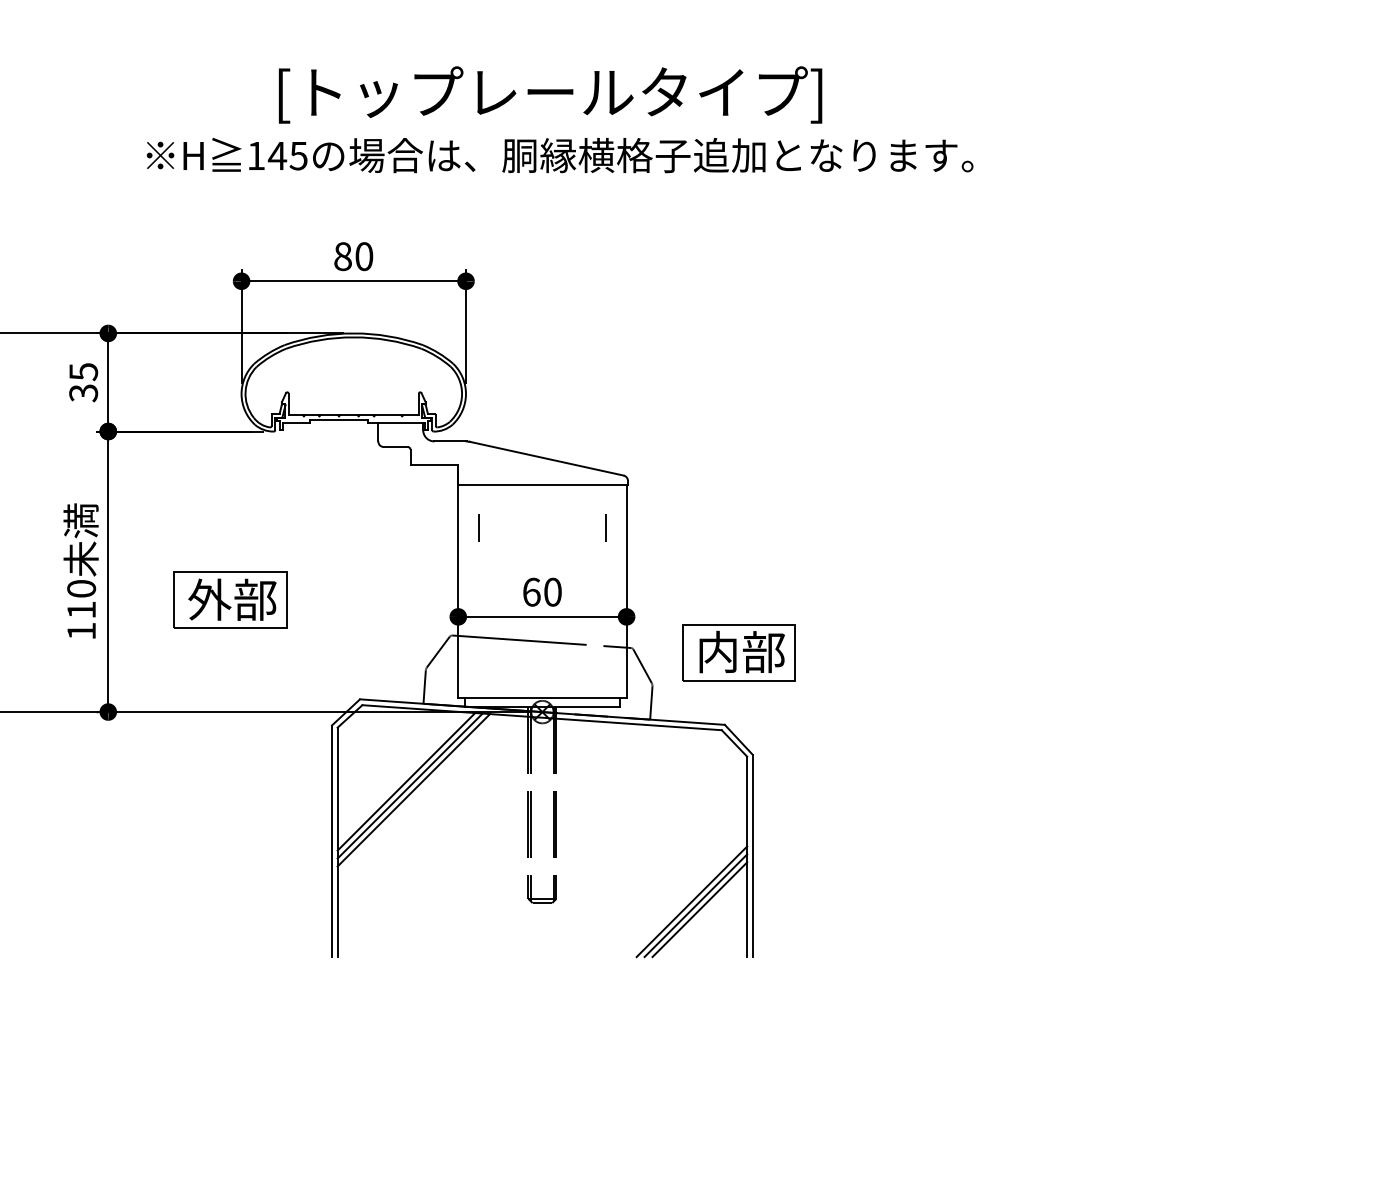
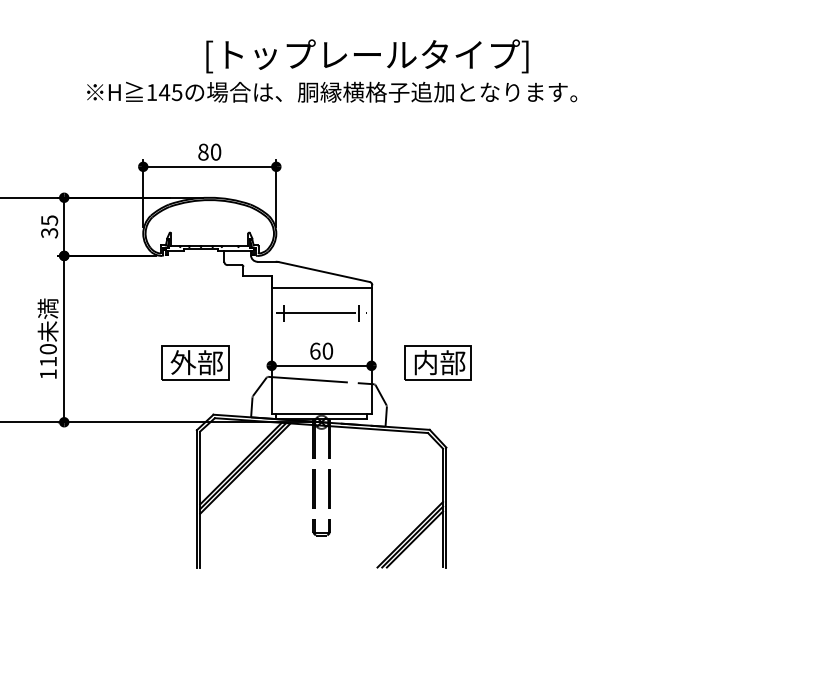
text: (550, 95) -> (367, 56), moved
line: (542, 528) -> (321, 313), added
part: (230, 599) -> (195, 362), moved
part: (737, 651) -> (437, 362), moved

